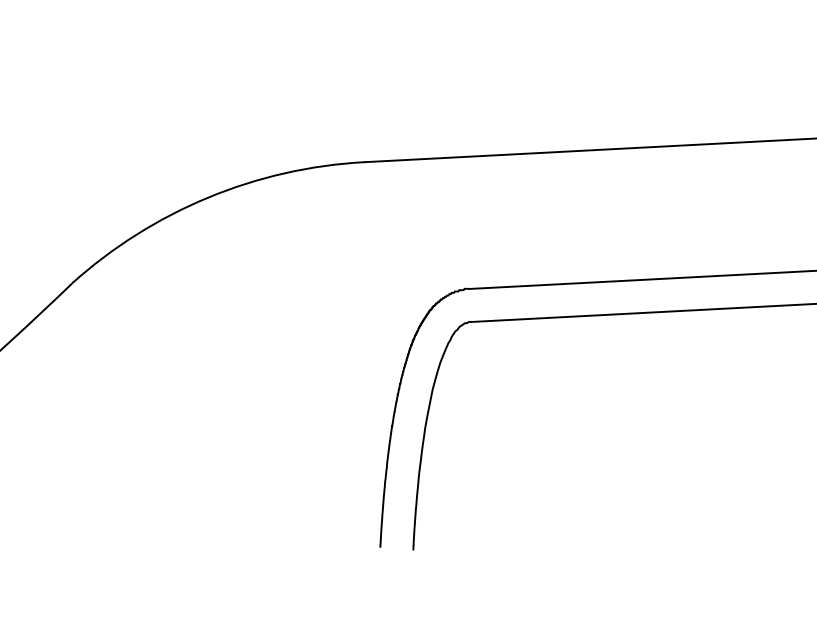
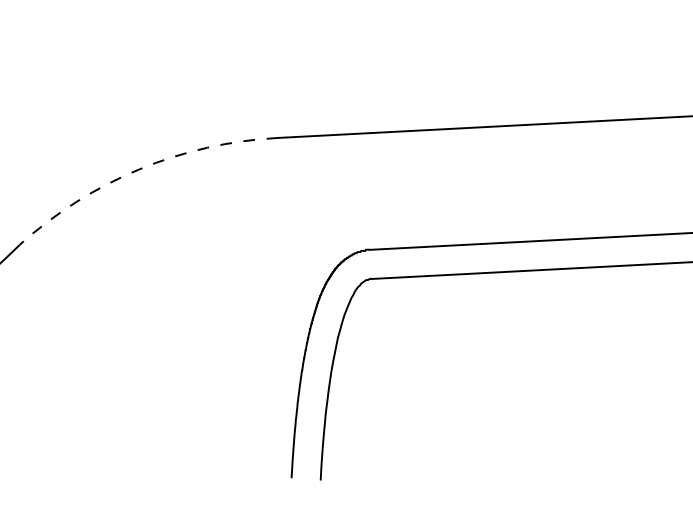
arc: (208, 197) -> (139, 169), solid -> dashed

